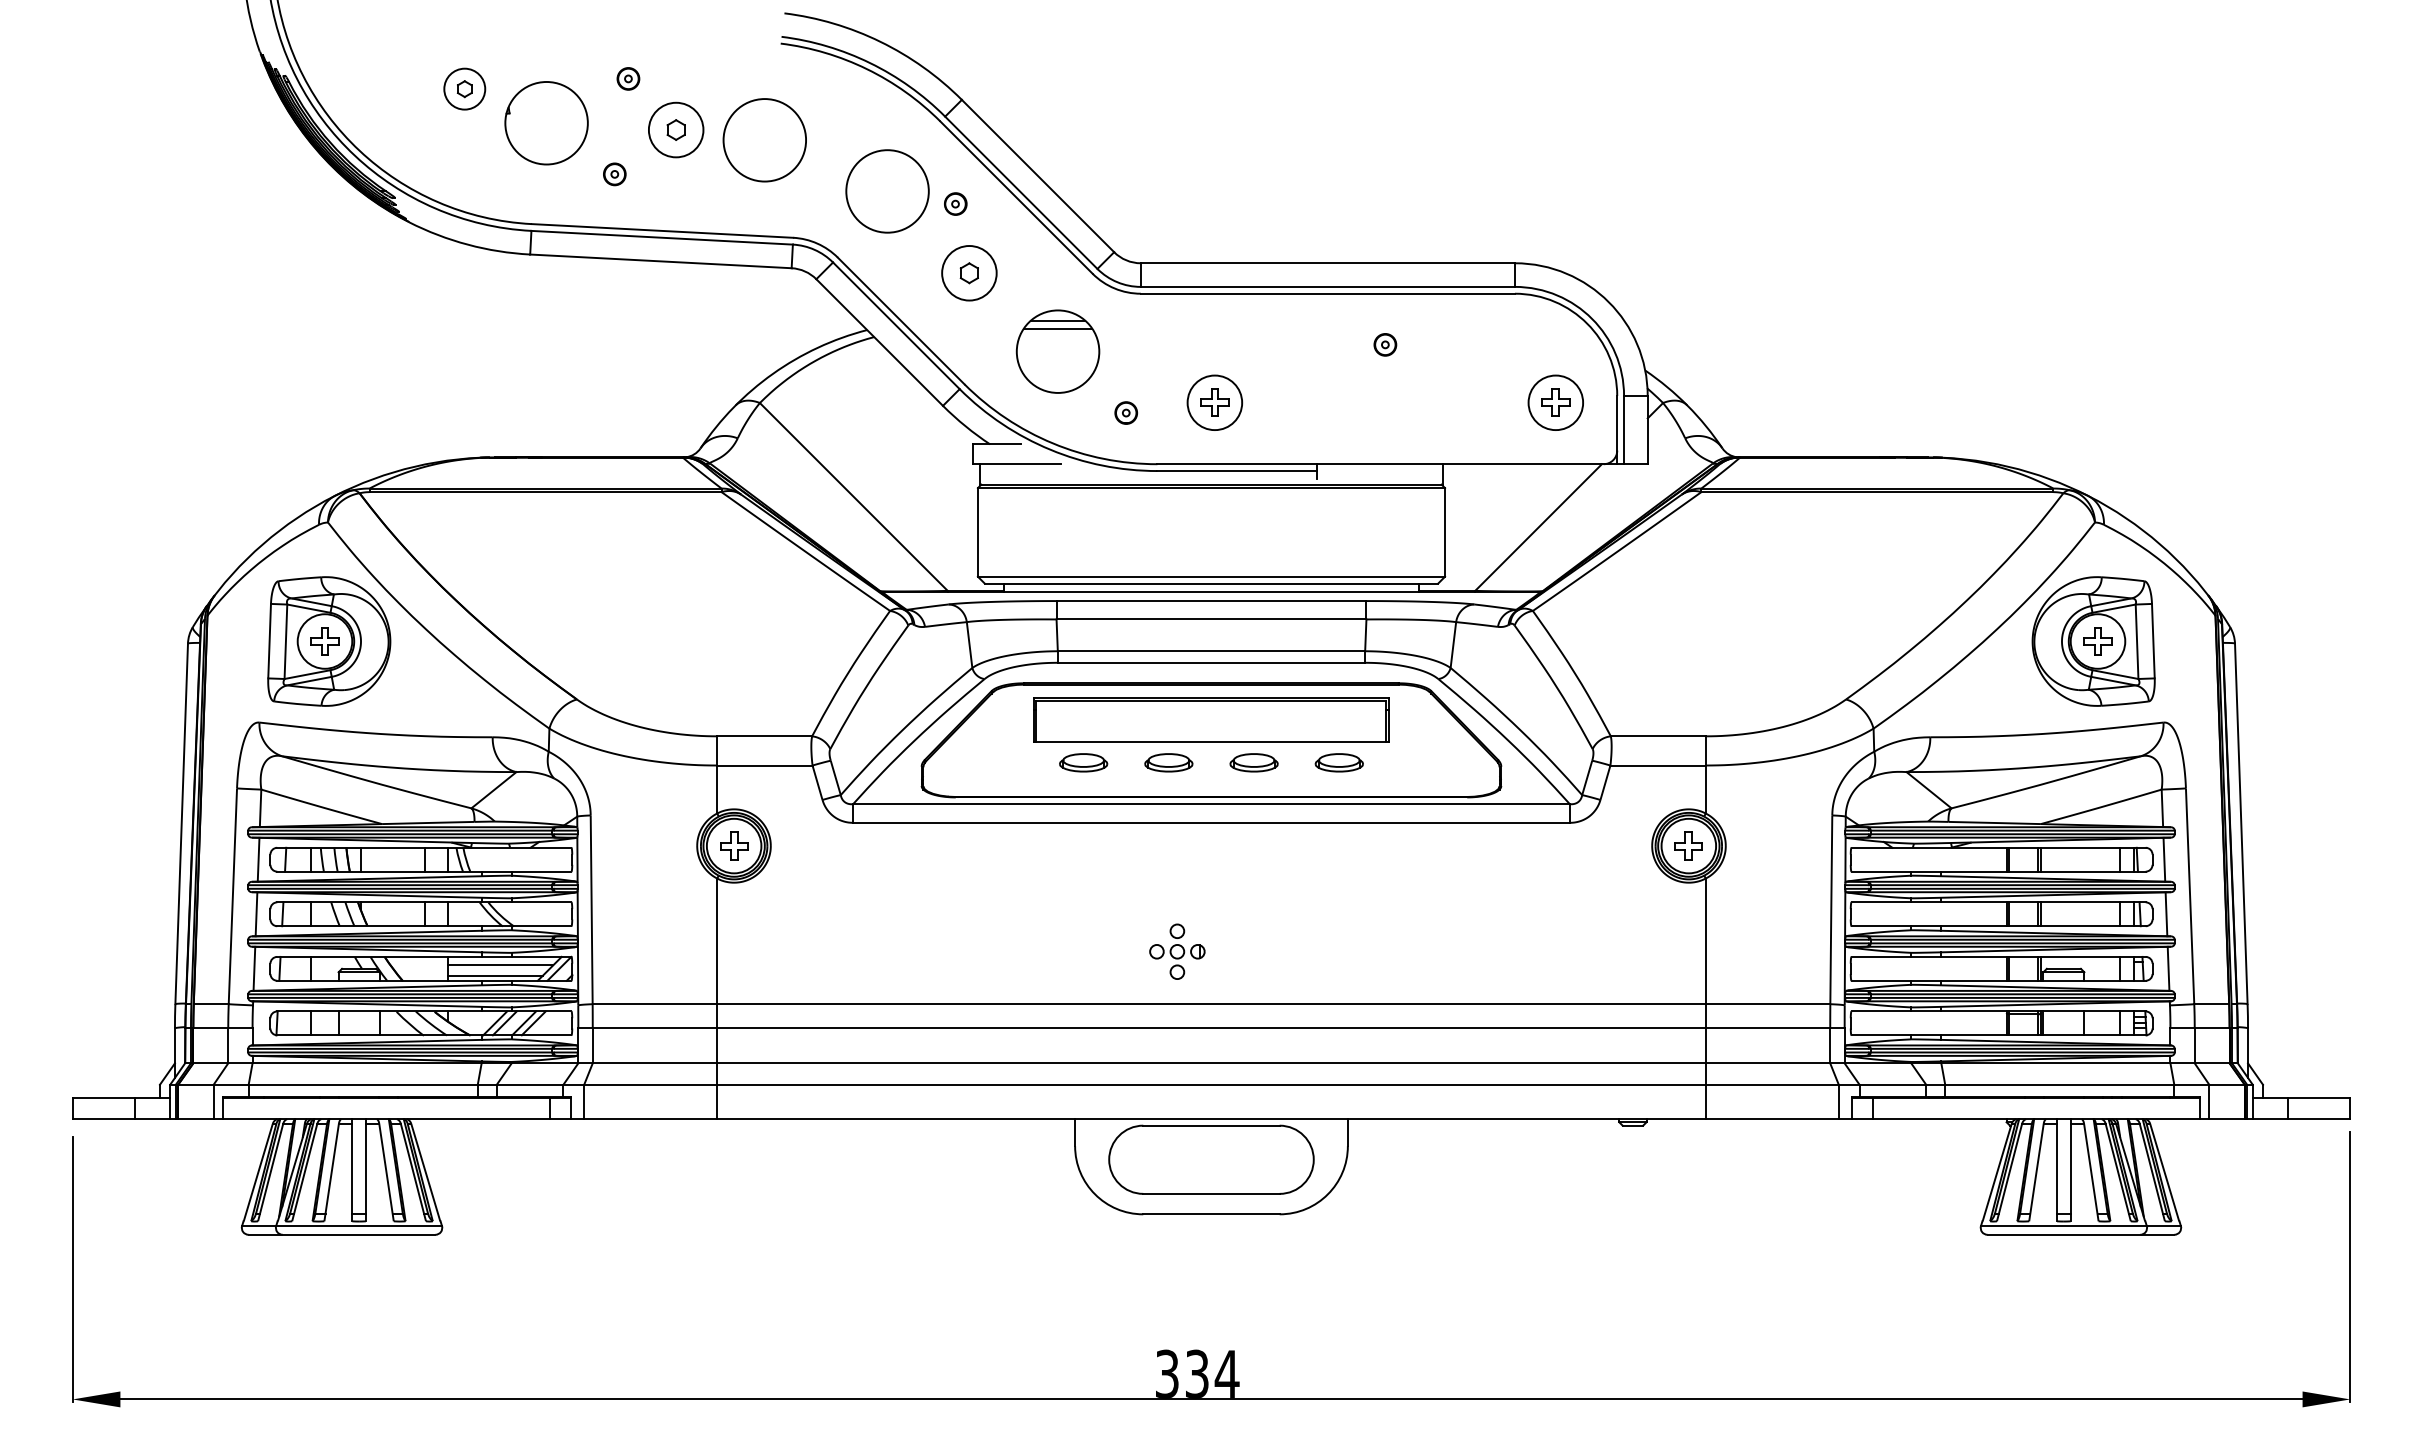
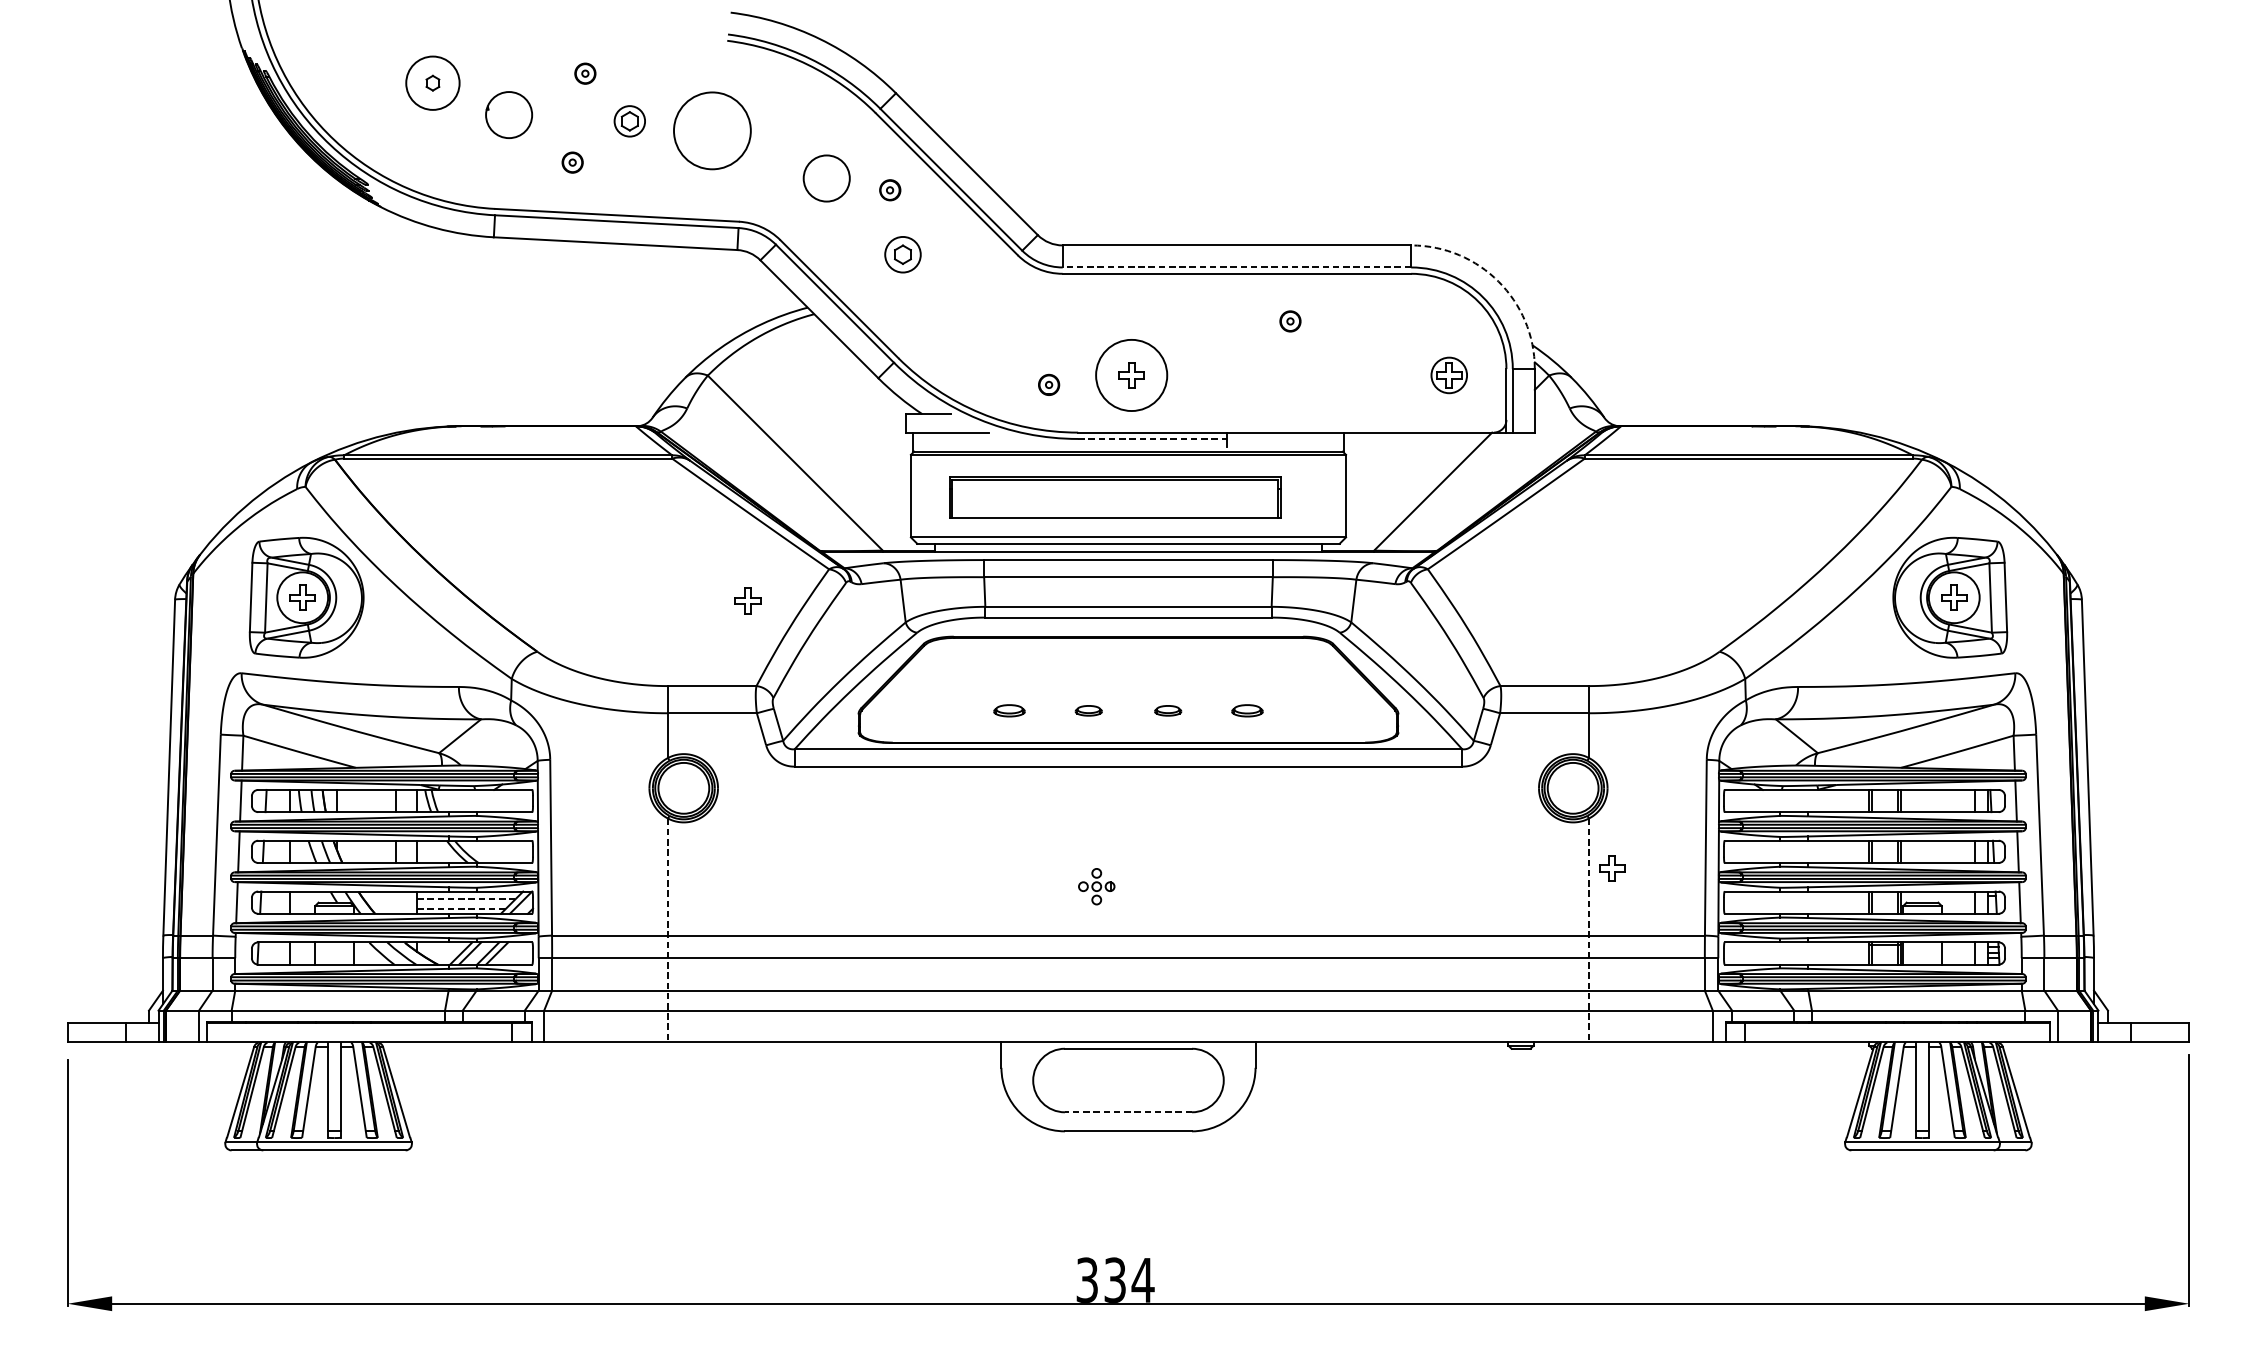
circle: (464, 88) -> (432, 82), size x1.4
part: (546, 123) -> (509, 115), size x0.6
circle: (675, 129) -> (629, 120), size x0.6
circle: (887, 191) -> (826, 178), size x0.6
circle: (969, 273) -> (903, 254), size x0.7
line: (1327, 286) -> (1236, 267), solid -> dashed
arc: (1608, 302) -> (1498, 281), solid -> dashed
part: (1057, 351) -> (985, 327), removed
circle: (1214, 402) -> (1131, 375), size x1.4
circle: (1555, 402) -> (1448, 375), size x0.7
line: (1237, 471) -> (1152, 439), solid -> dashed
part: (1211, 719) -> (1115, 497), moved
part: (1083, 762) -> (1009, 710), size x0.7
part: (1168, 762) -> (1088, 710), size x0.6
part: (1253, 762) -> (1167, 710), size x0.6
part: (1338, 762) -> (1246, 710), size x0.7
part: (734, 845) -> (748, 600), moved
part: (1688, 845) -> (1611, 867), moved
part: (1177, 951) -> (1096, 886), size x0.7
line: (500, 965) -> (466, 899), solid -> dashed
line: (495, 975) -> (461, 908), solid -> dashed
line: (717, 999) -> (668, 931), solid -> dashed
line: (1705, 999) -> (1588, 931), solid -> dashed
line: (1211, 1193) -> (1128, 1111), solid -> dashed

